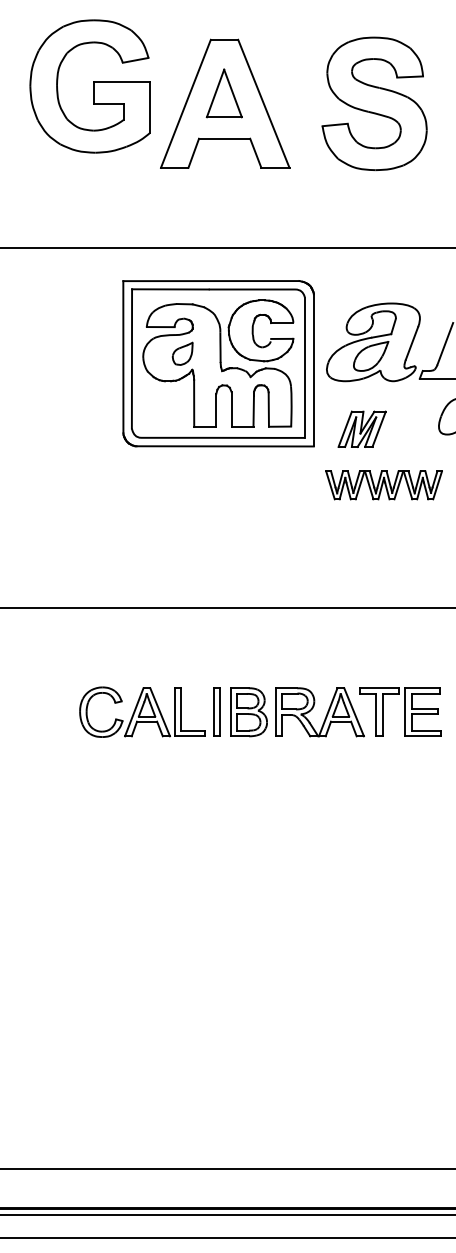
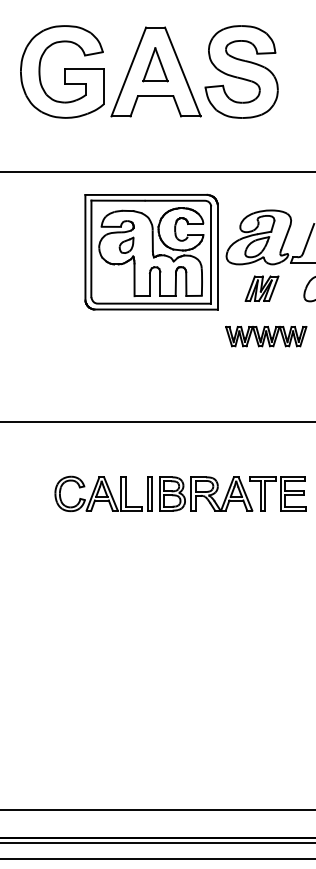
part: (90, 85) -> (62, 71), moved
part: (374, 103) -> (241, 71), moved
part: (361, 428) -> (261, 288), moved

